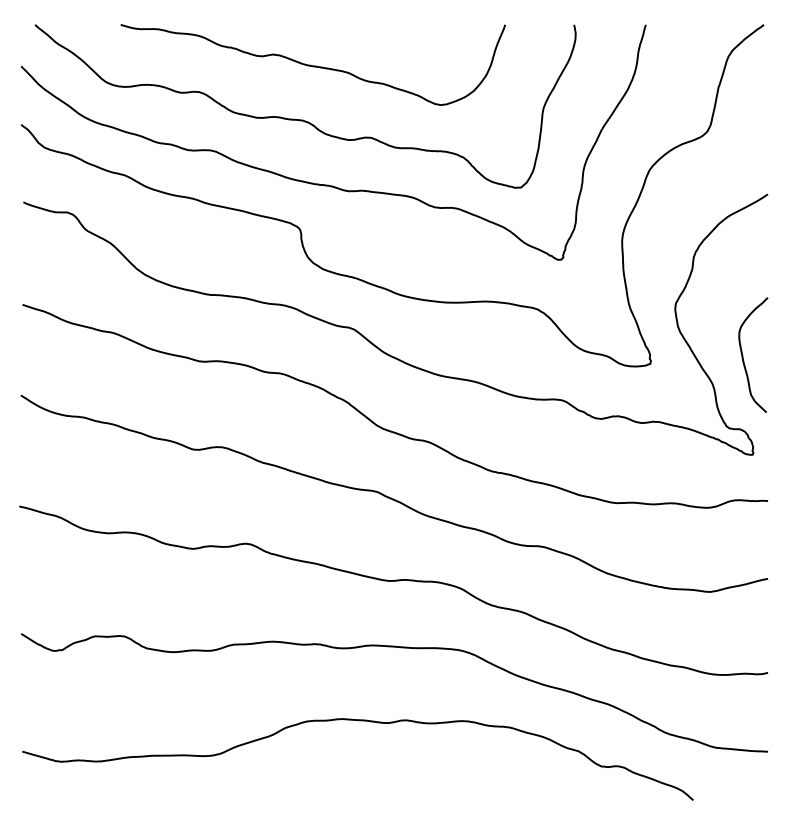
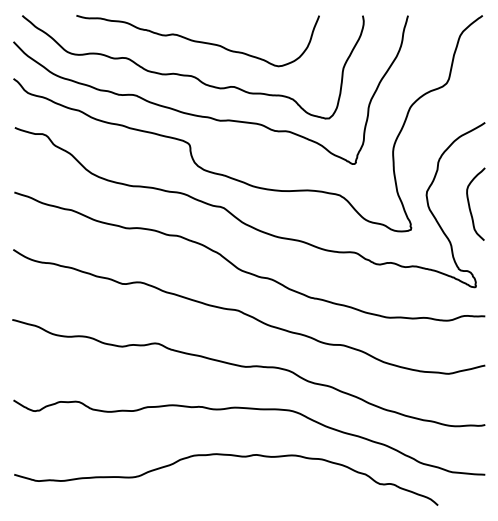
curve: (744, 357) -> (470, 205), moved

